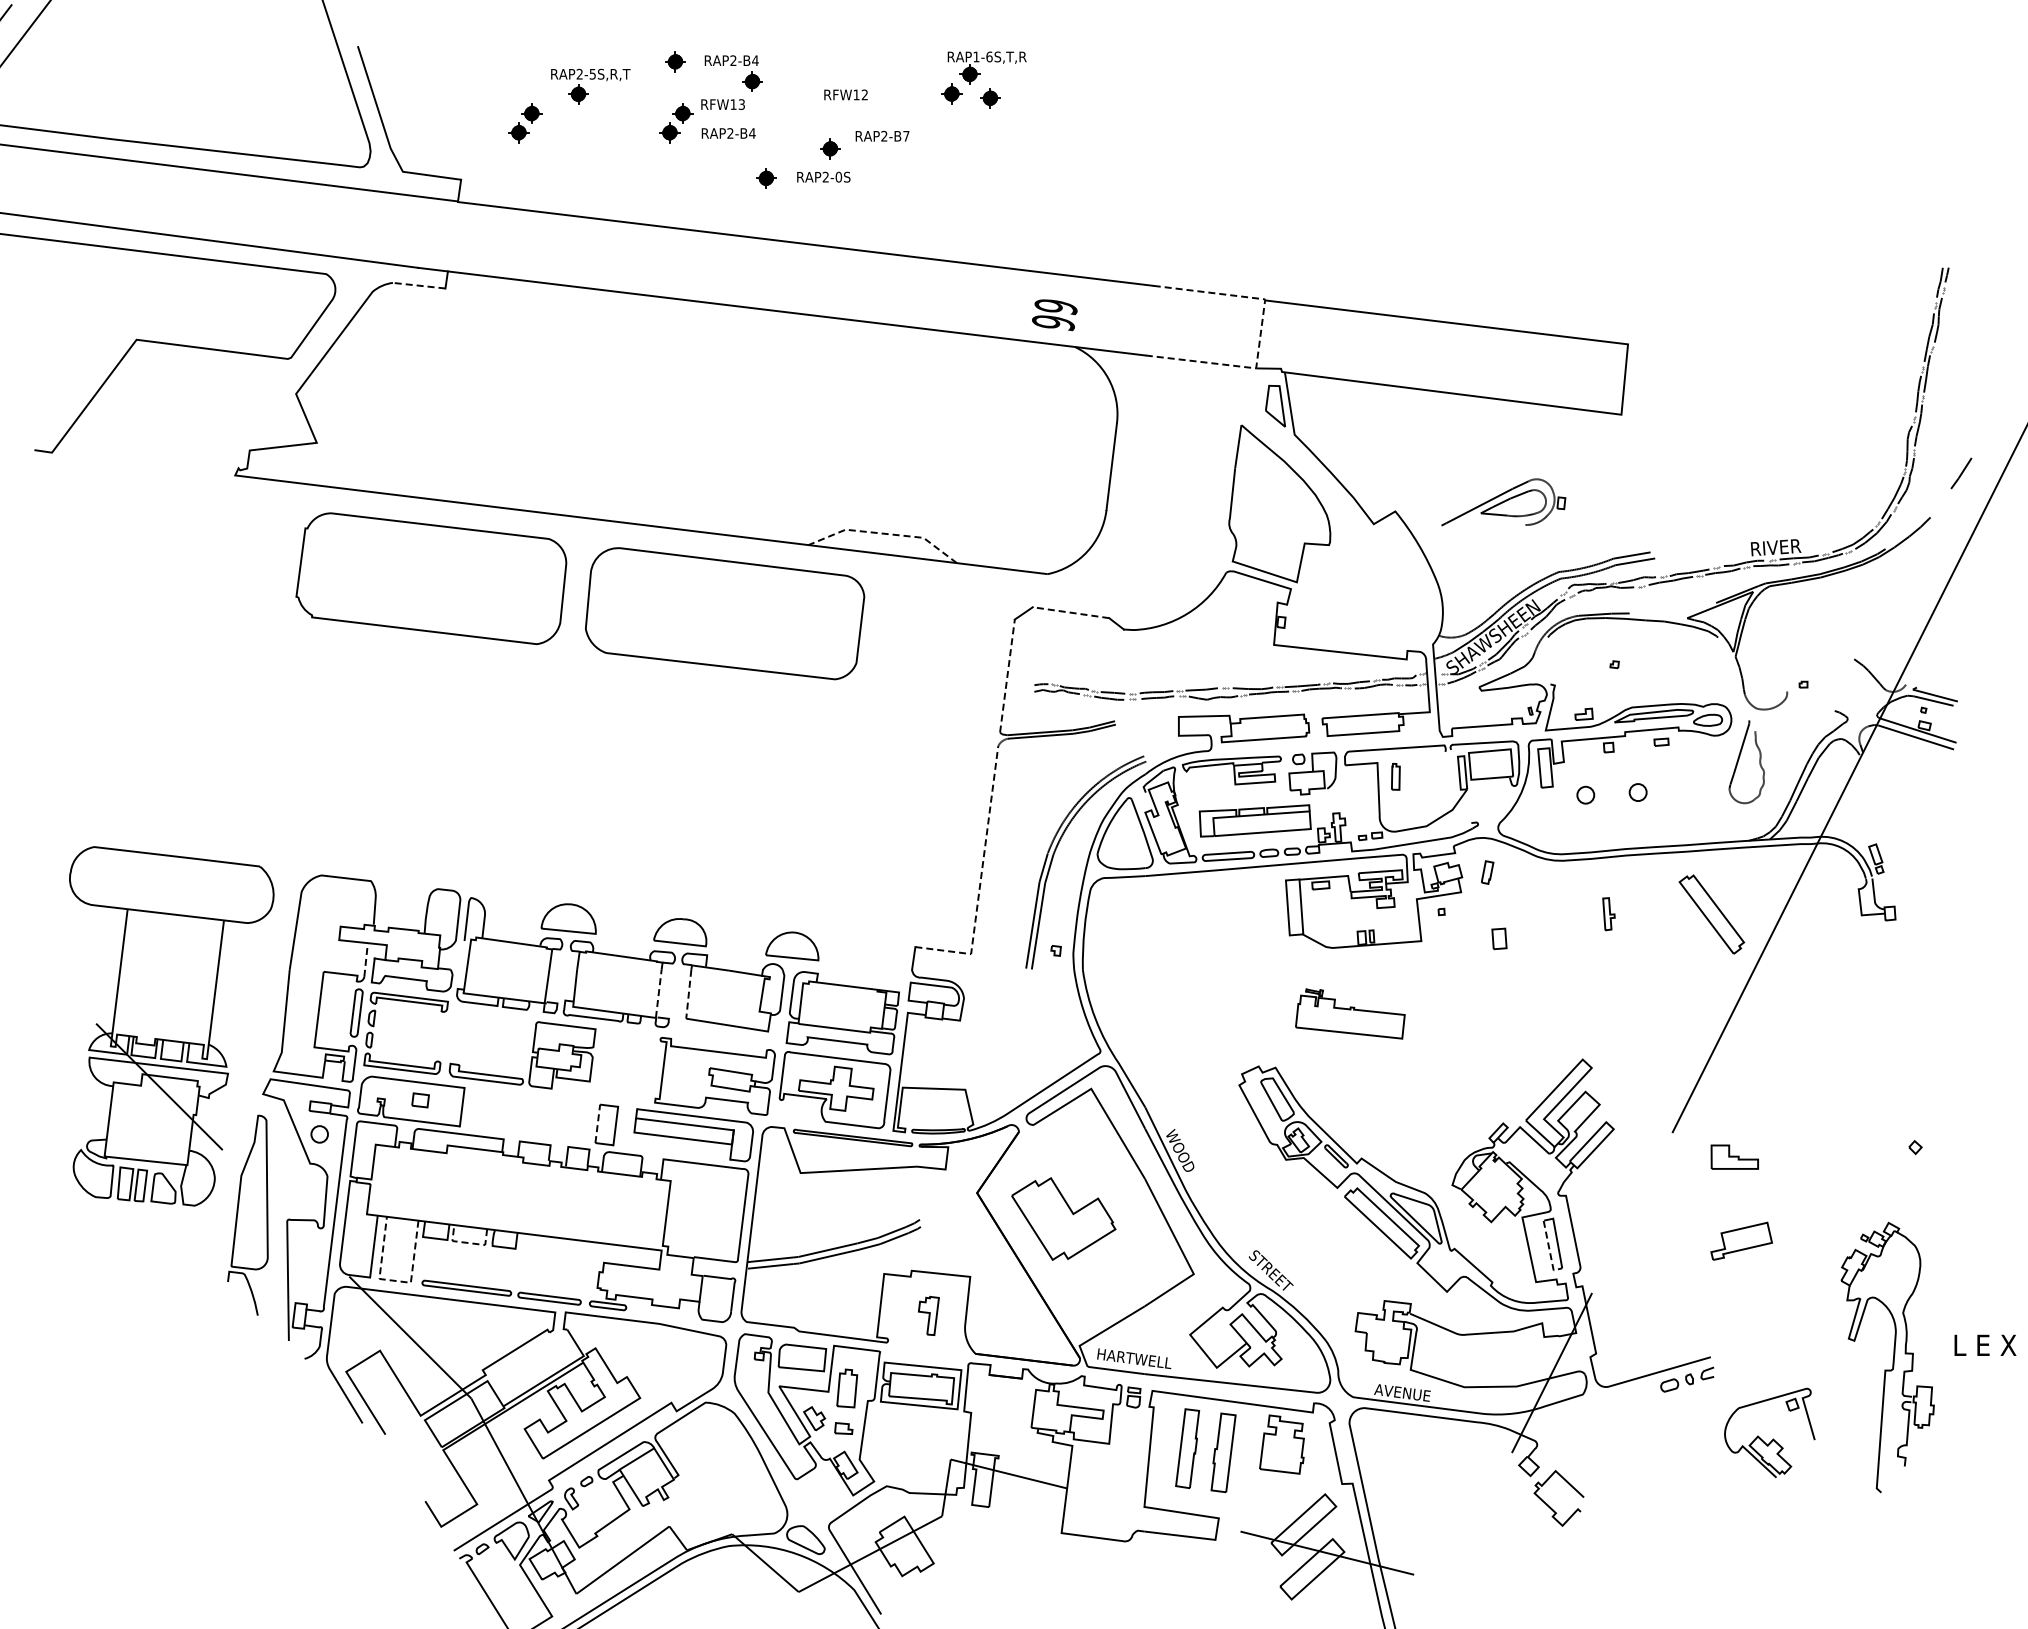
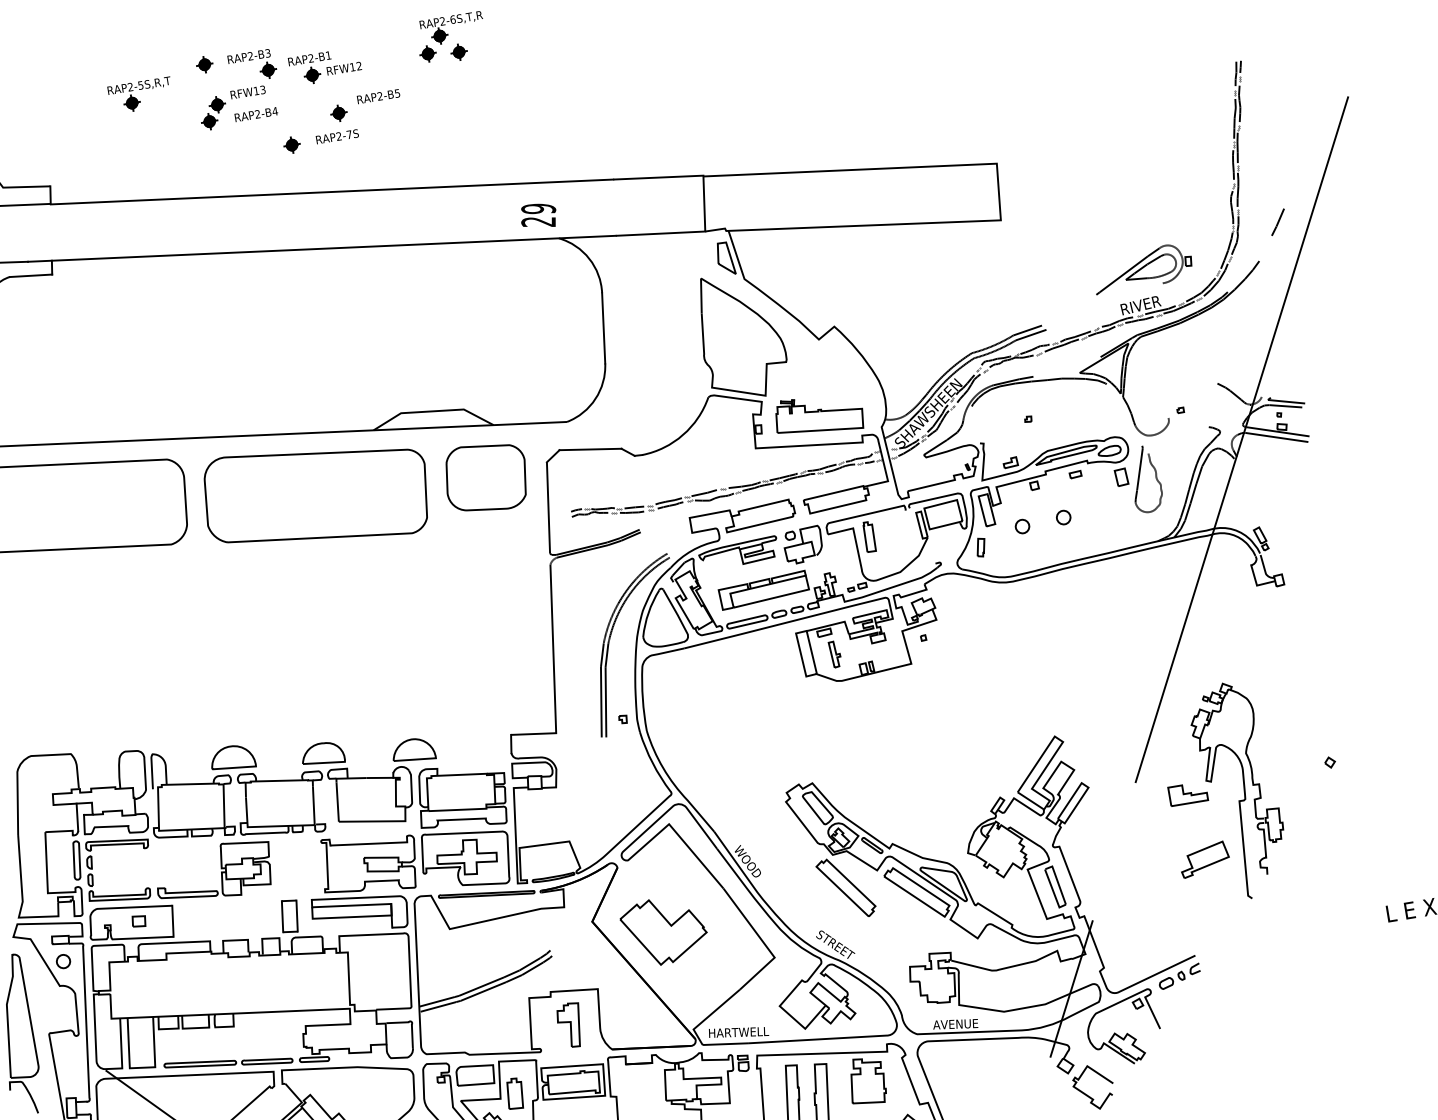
text: (976, 56) -> (442, 21), RAP1-6S,T,R -> RAP2-6S,T,R
text: (755, 60) -> (268, 53), RAP2-B4 -> RAP2-B3
part: (805, 88) -> (311, 68), added
part: (525, 123) -> (93, 133), removed
text: (906, 136) -> (397, 93), RAP2-B7 -> RAP2-B5
text: (838, 176) -> (349, 134), RAP2-0S -> RAP2-7S
line: (418, 285) -> (30, 275), dashed -> solid
text: (1053, 323) -> (538, 222), 99 -> 29
line: (1260, 333) -> (704, 203), dashed -> solid
part: (1503, 502) -> (1142, 268), moved
line: (885, 533) -> (433, 411), dashed -> solid
line: (1070, 612) -> (590, 449), dashed -> solid
part: (936, 625) -> (485, 477), added
line: (1007, 676) -> (548, 508), dashed -> solid
part: (1395, 776) -> (869, 536), size x1.43
part: (1487, 872) -> (980, 547), moved
line: (980, 878) -> (553, 672), dashed -> solid
part: (1608, 914) -> (835, 654), moved
part: (1711, 914) -> (846, 888), moved
part: (1499, 938) -> (1121, 477), moved
line: (366, 960) -> (77, 817), dashed -> solid
line: (658, 993) -> (313, 805), dashed -> solid
line: (688, 994) -> (337, 802), dashed -> solid
part: (1350, 1013) -> (818, 414), moved
line: (597, 1123) -> (282, 916), dashed -> solid
line: (468, 1243) -> (195, 1028), dashed -> solid
line: (1549, 1251) -> (1053, 892), dashed -> solid
line: (395, 1280) -> (142, 1067), dashed -> solid
part: (928, 1315) -> (569, 1025), size x1.43
part: (1887, 1357) -> (1239, 790), moved
part: (1773, 1438) -> (1127, 1033), moved

